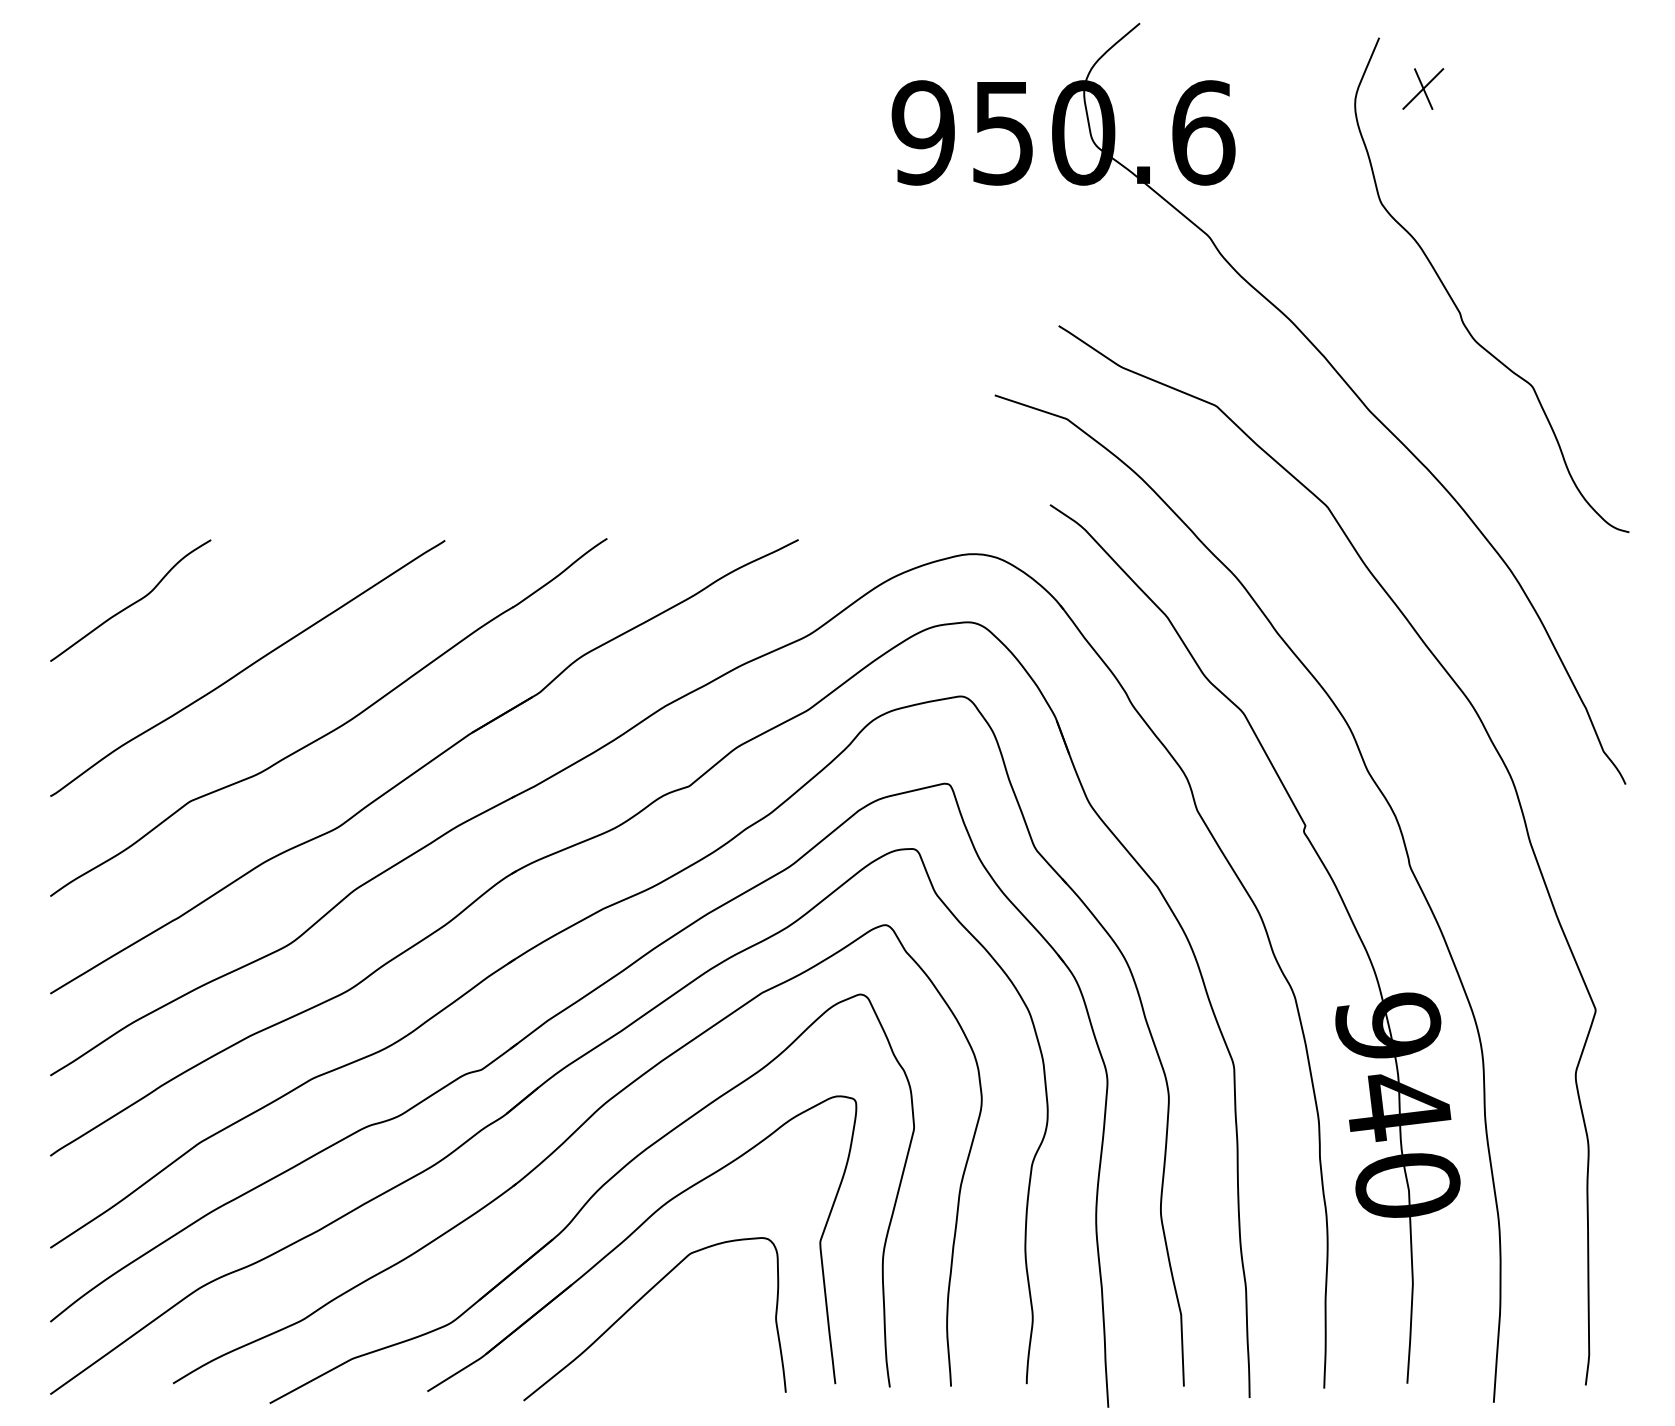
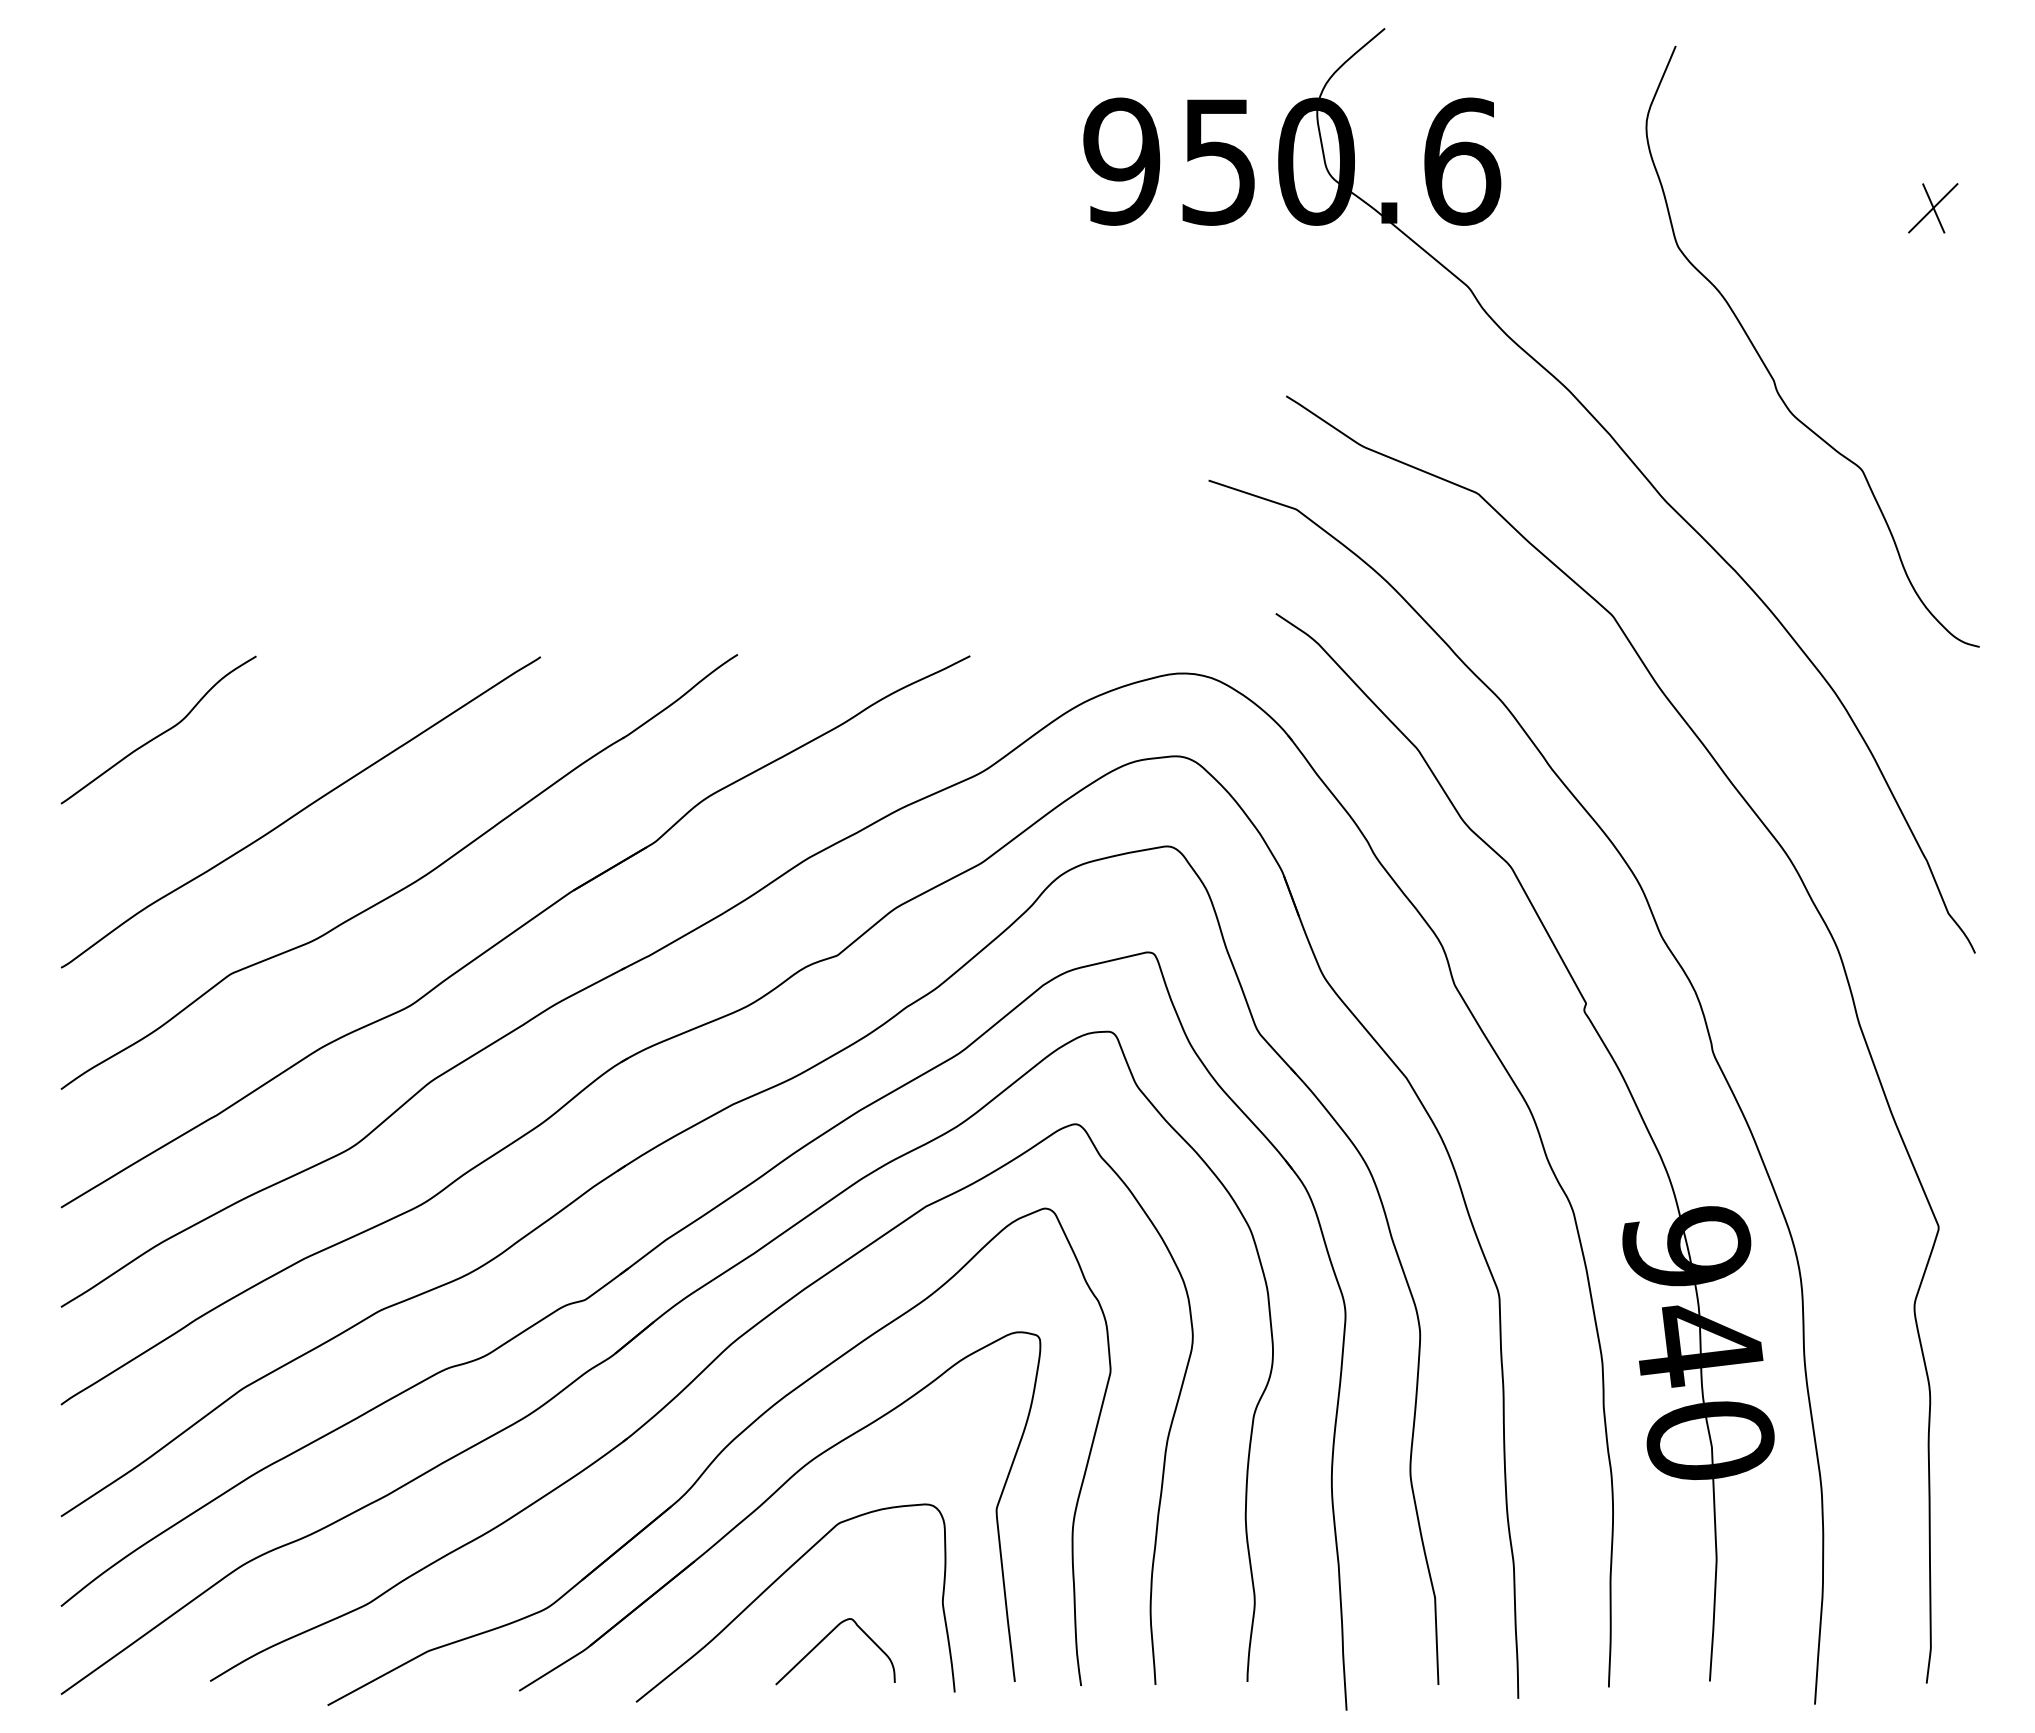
part: (1423, 89) -> (1933, 208), moved
curve: (678, 1349) -> (824, 1639), added

